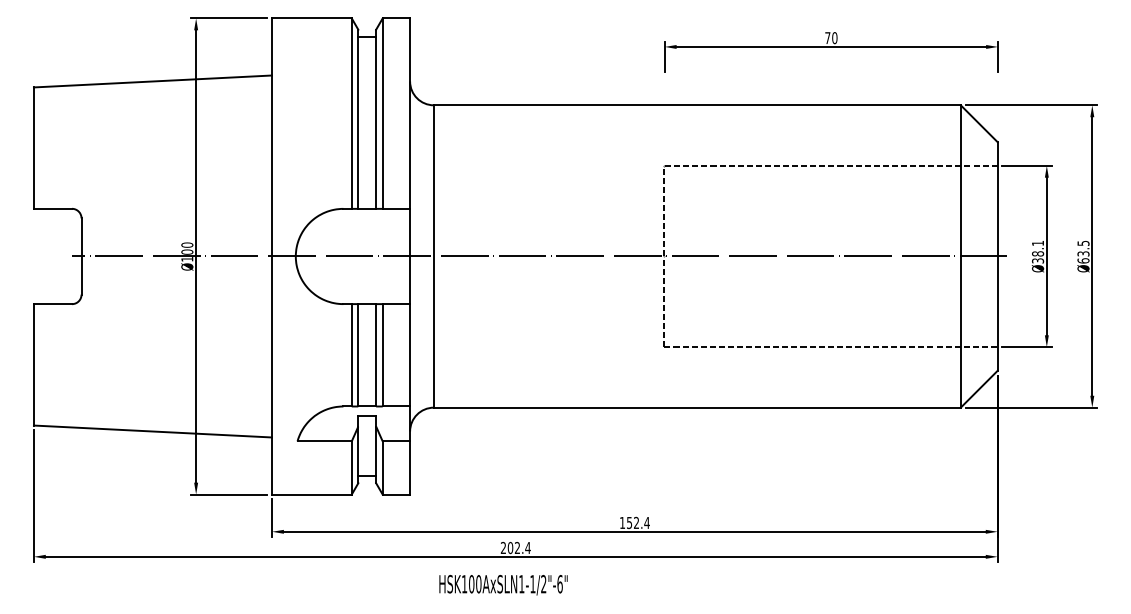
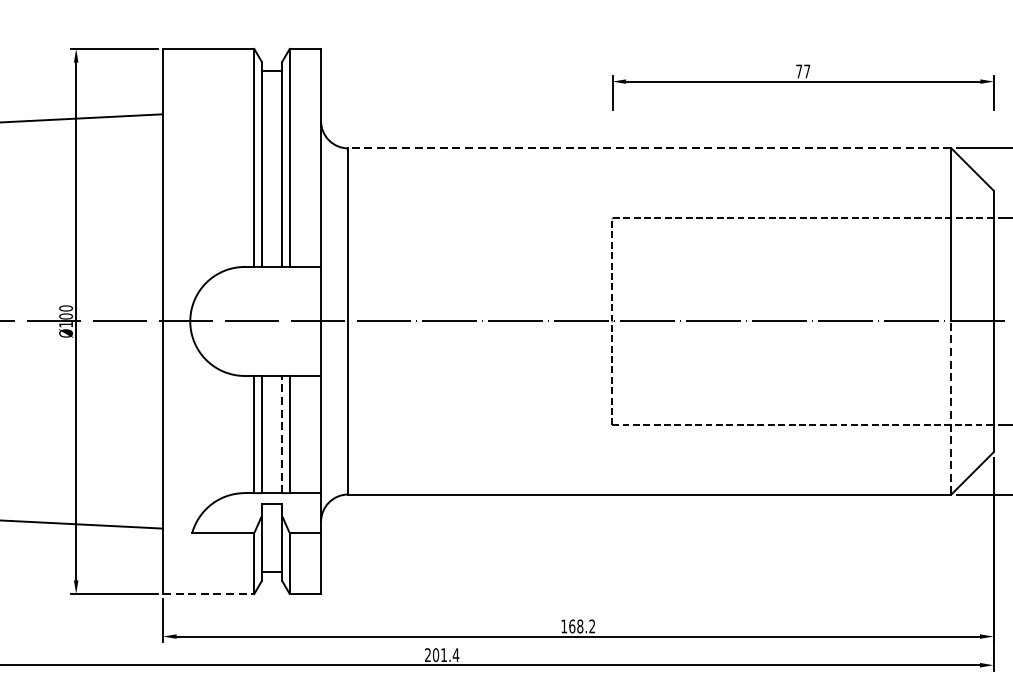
text: (834, 38) -> (806, 71), 70 -> 77
line: (696, 105) -> (648, 148), solid -> dashed
line: (960, 332) -> (951, 408), solid -> dashed
line: (376, 354) -> (282, 433), solid -> dashed
line: (311, 494) -> (208, 593), solid -> dashed
text: (637, 522) -> (581, 625), 152.4 -> 168.2
text: (516, 547) -> (442, 654), 202.4 -> 201.4

